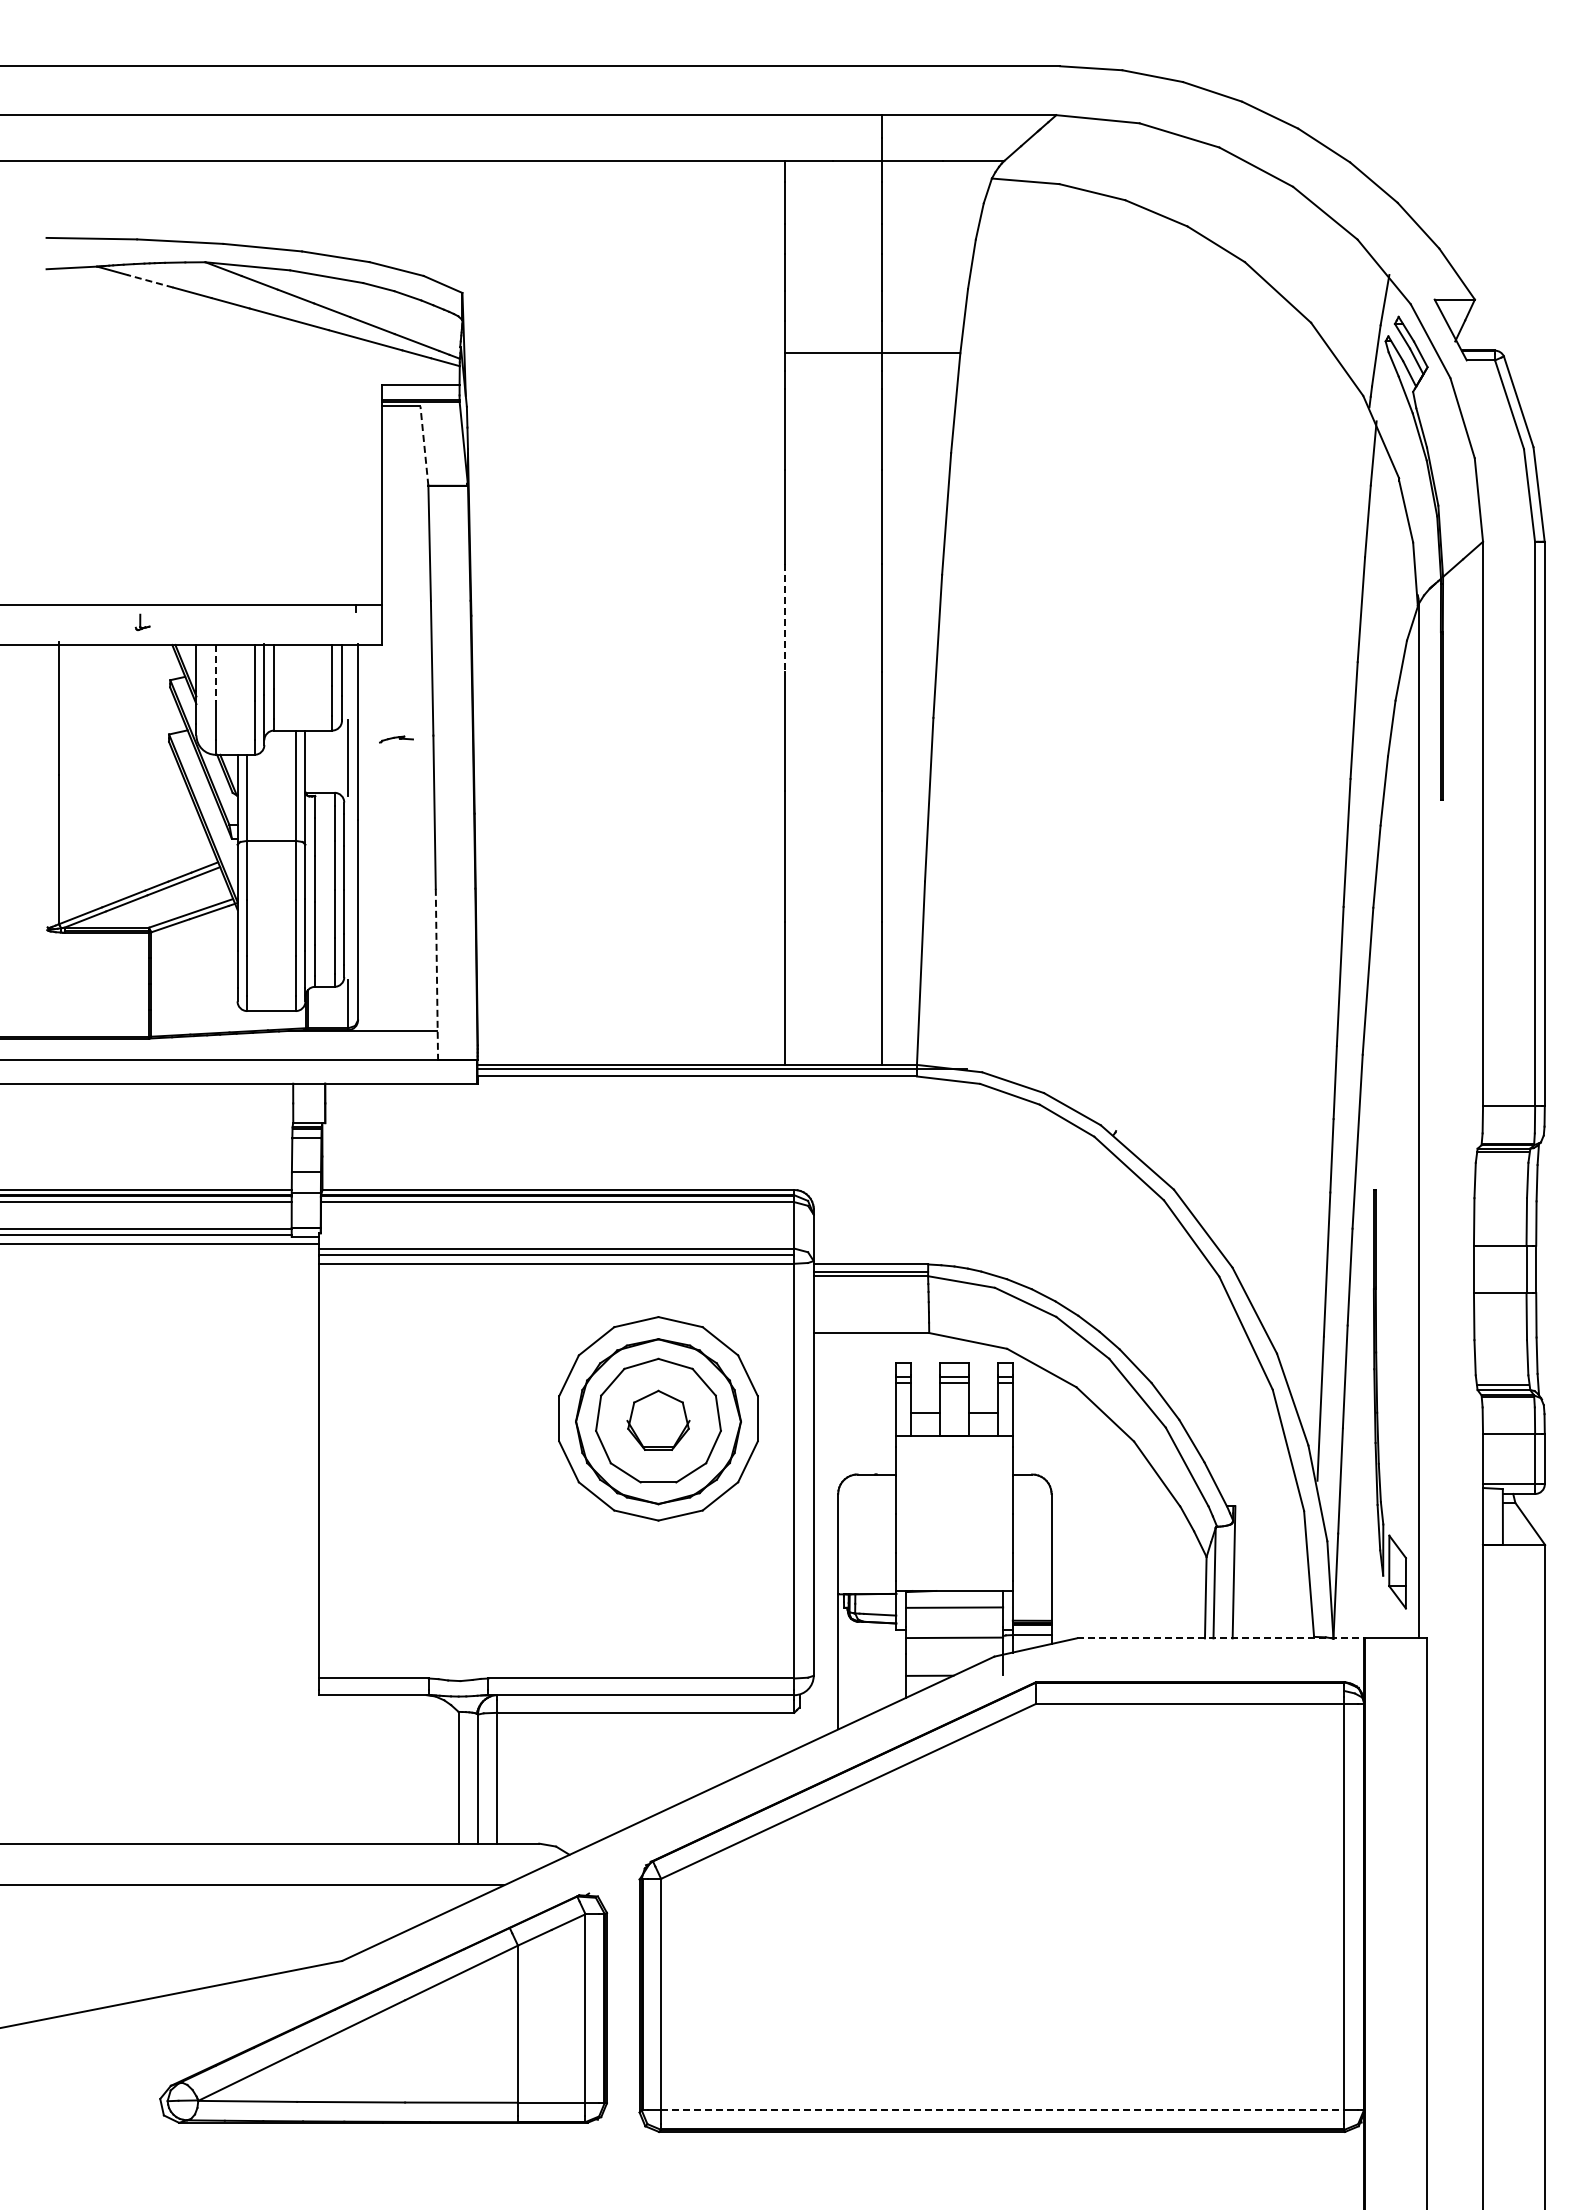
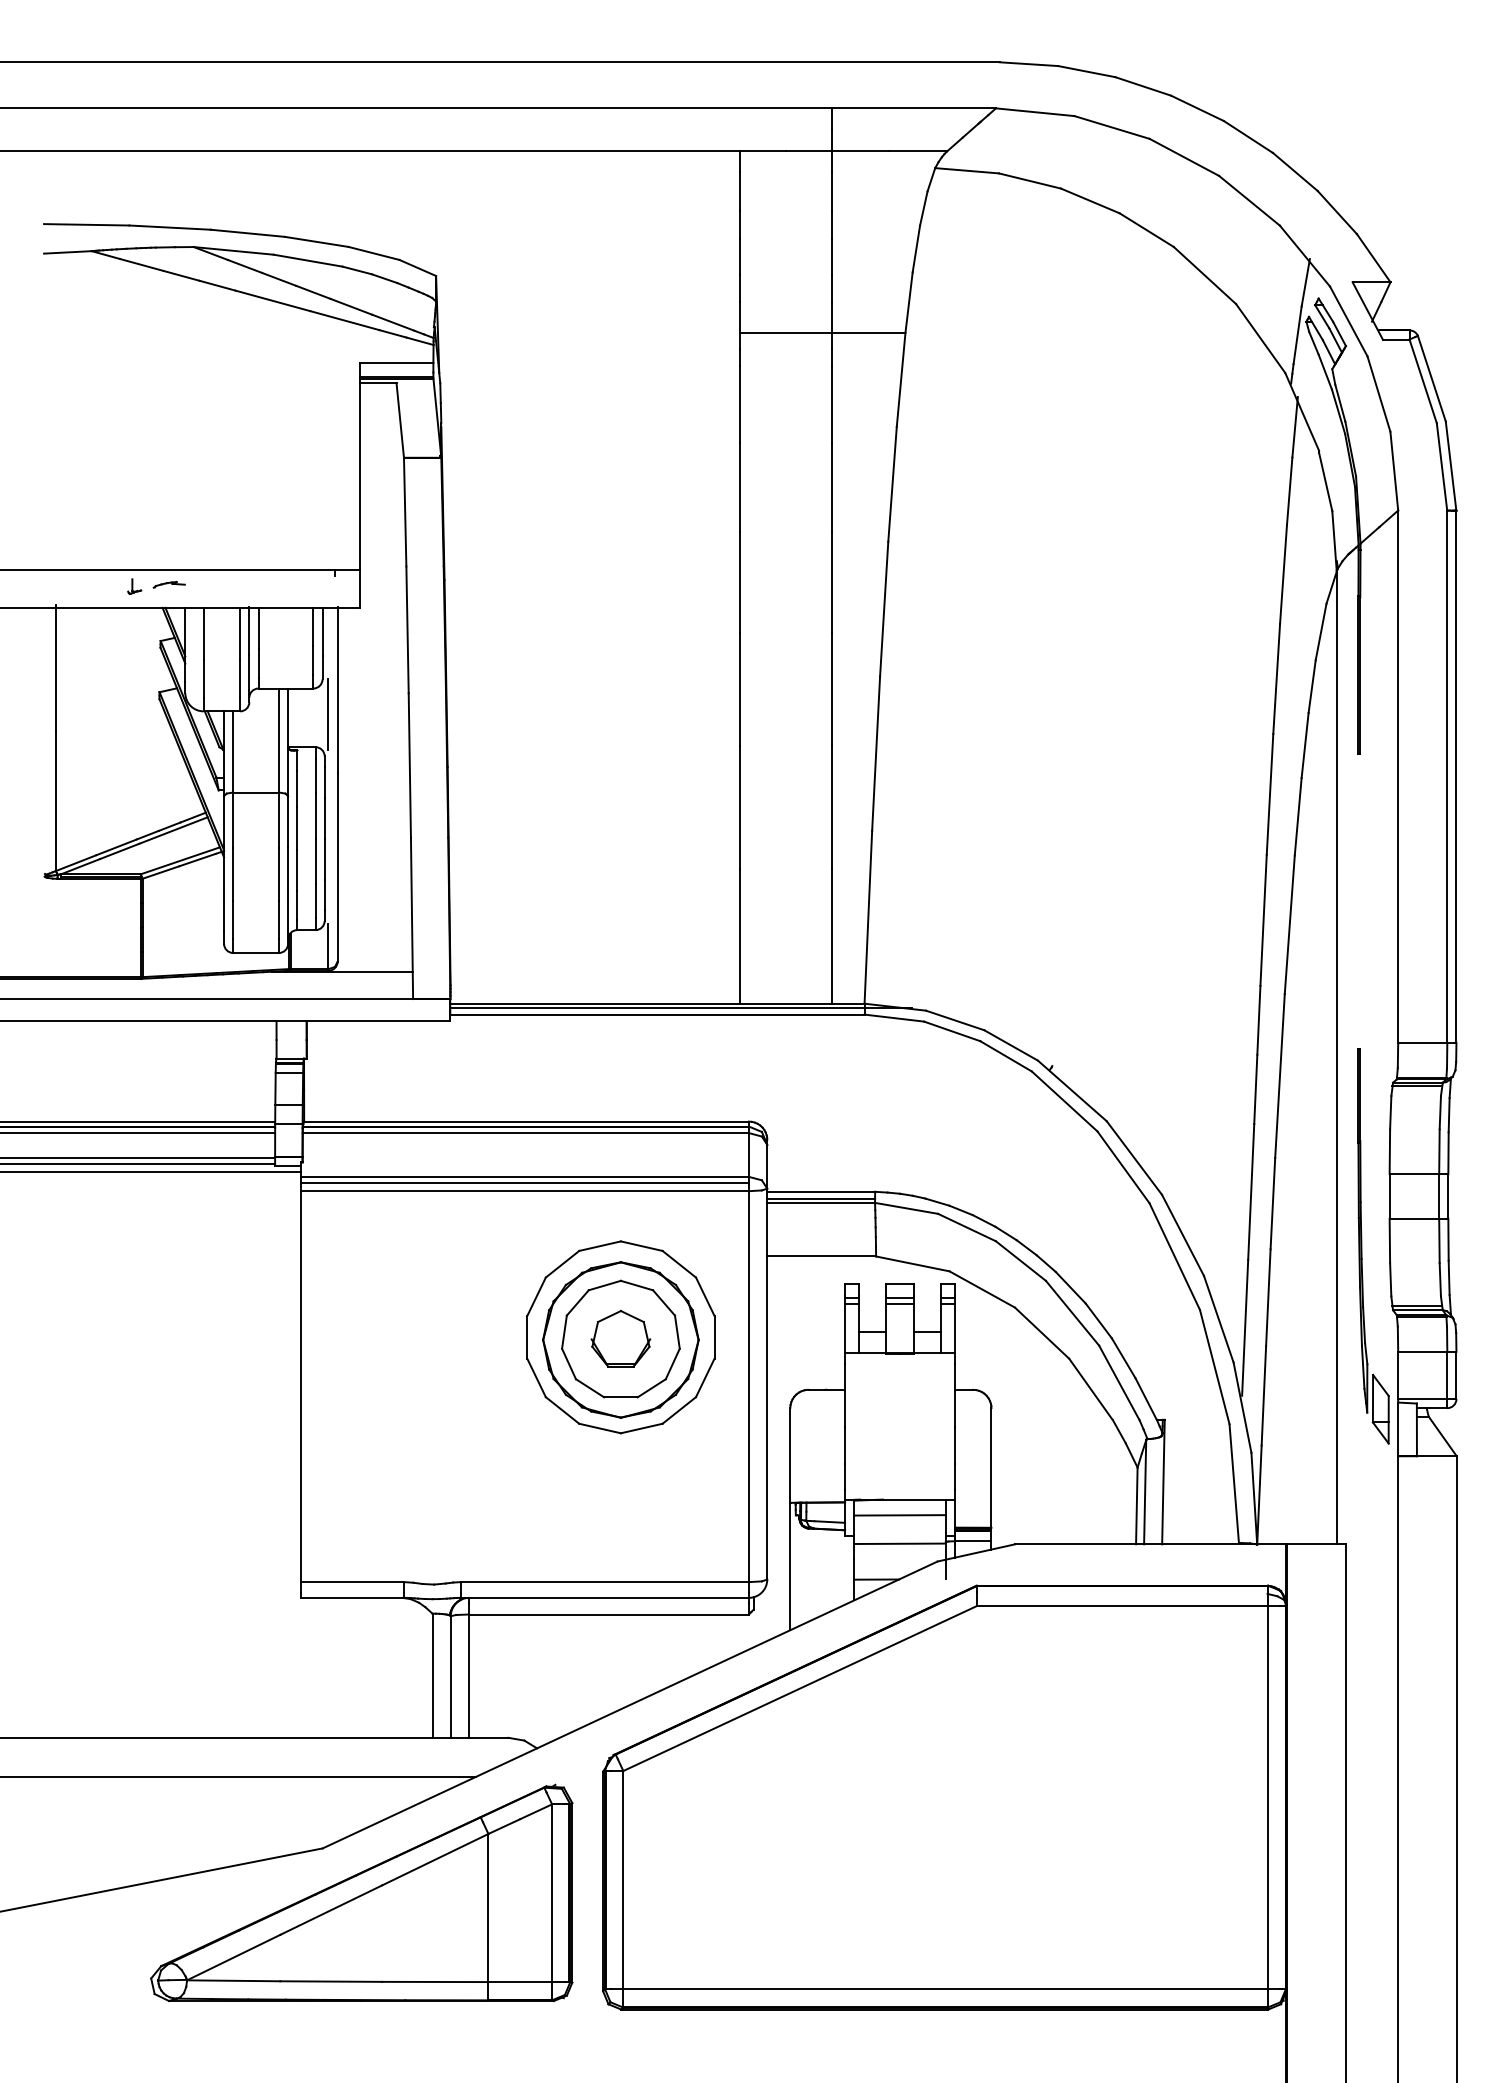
line: (150, 281) -> (142, 265), dashed -> solid
line: (424, 446) -> (400, 420), dashed -> solid
line: (784, 618) -> (739, 582), dashed -> solid
line: (215, 672) -> (203, 633), dashed -> solid
part: (396, 739) -> (169, 584), moved
line: (436, 974) -> (411, 918), dashed -> solid
part: (1377, 1399) -> (1361, 1246), moved
line: (1220, 1638) -> (1150, 1544), dashed -> solid
line: (1002, 2110) -> (945, 1989), dashed -> solid

